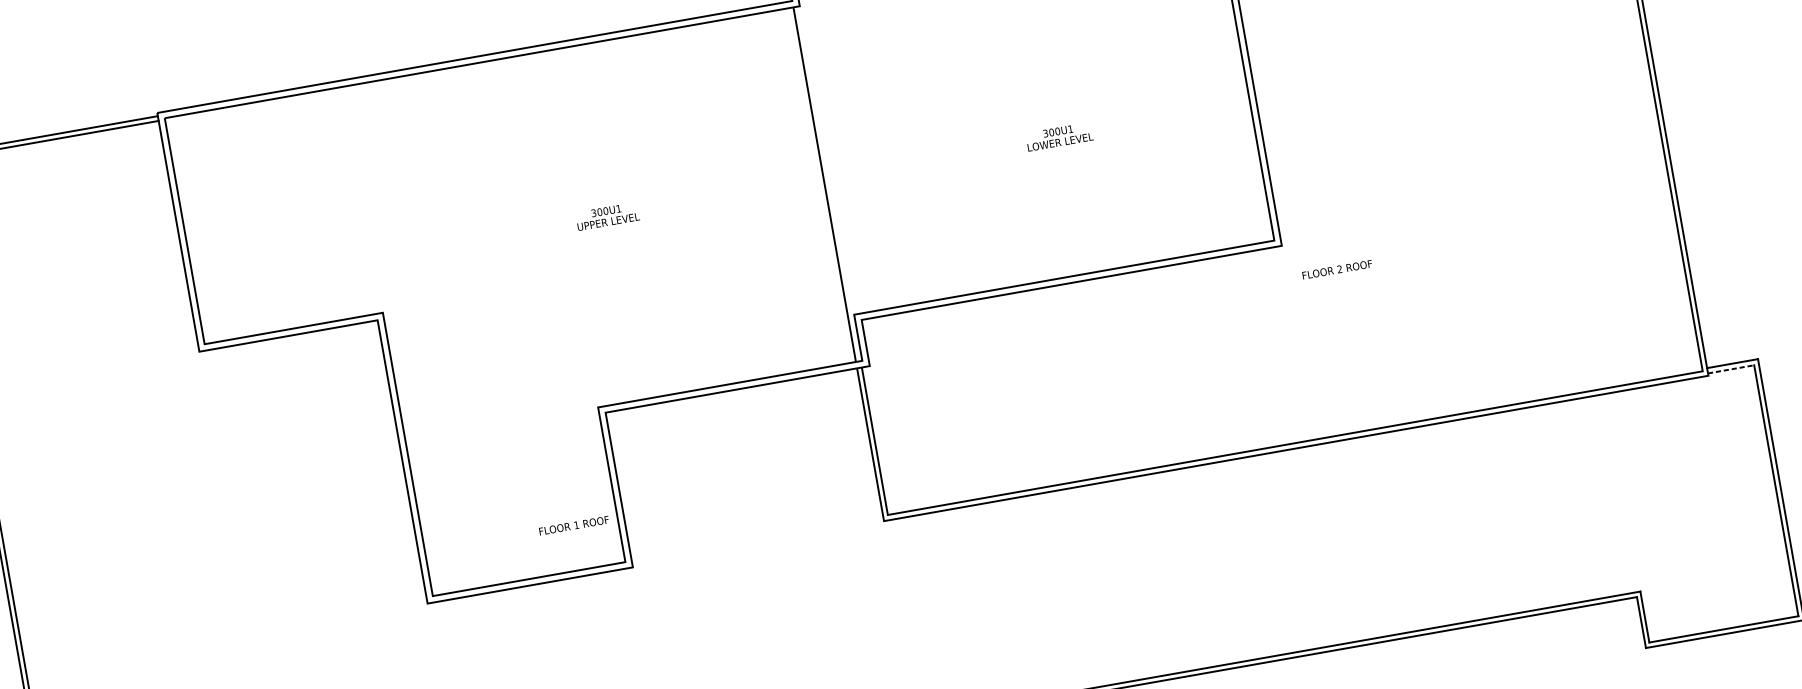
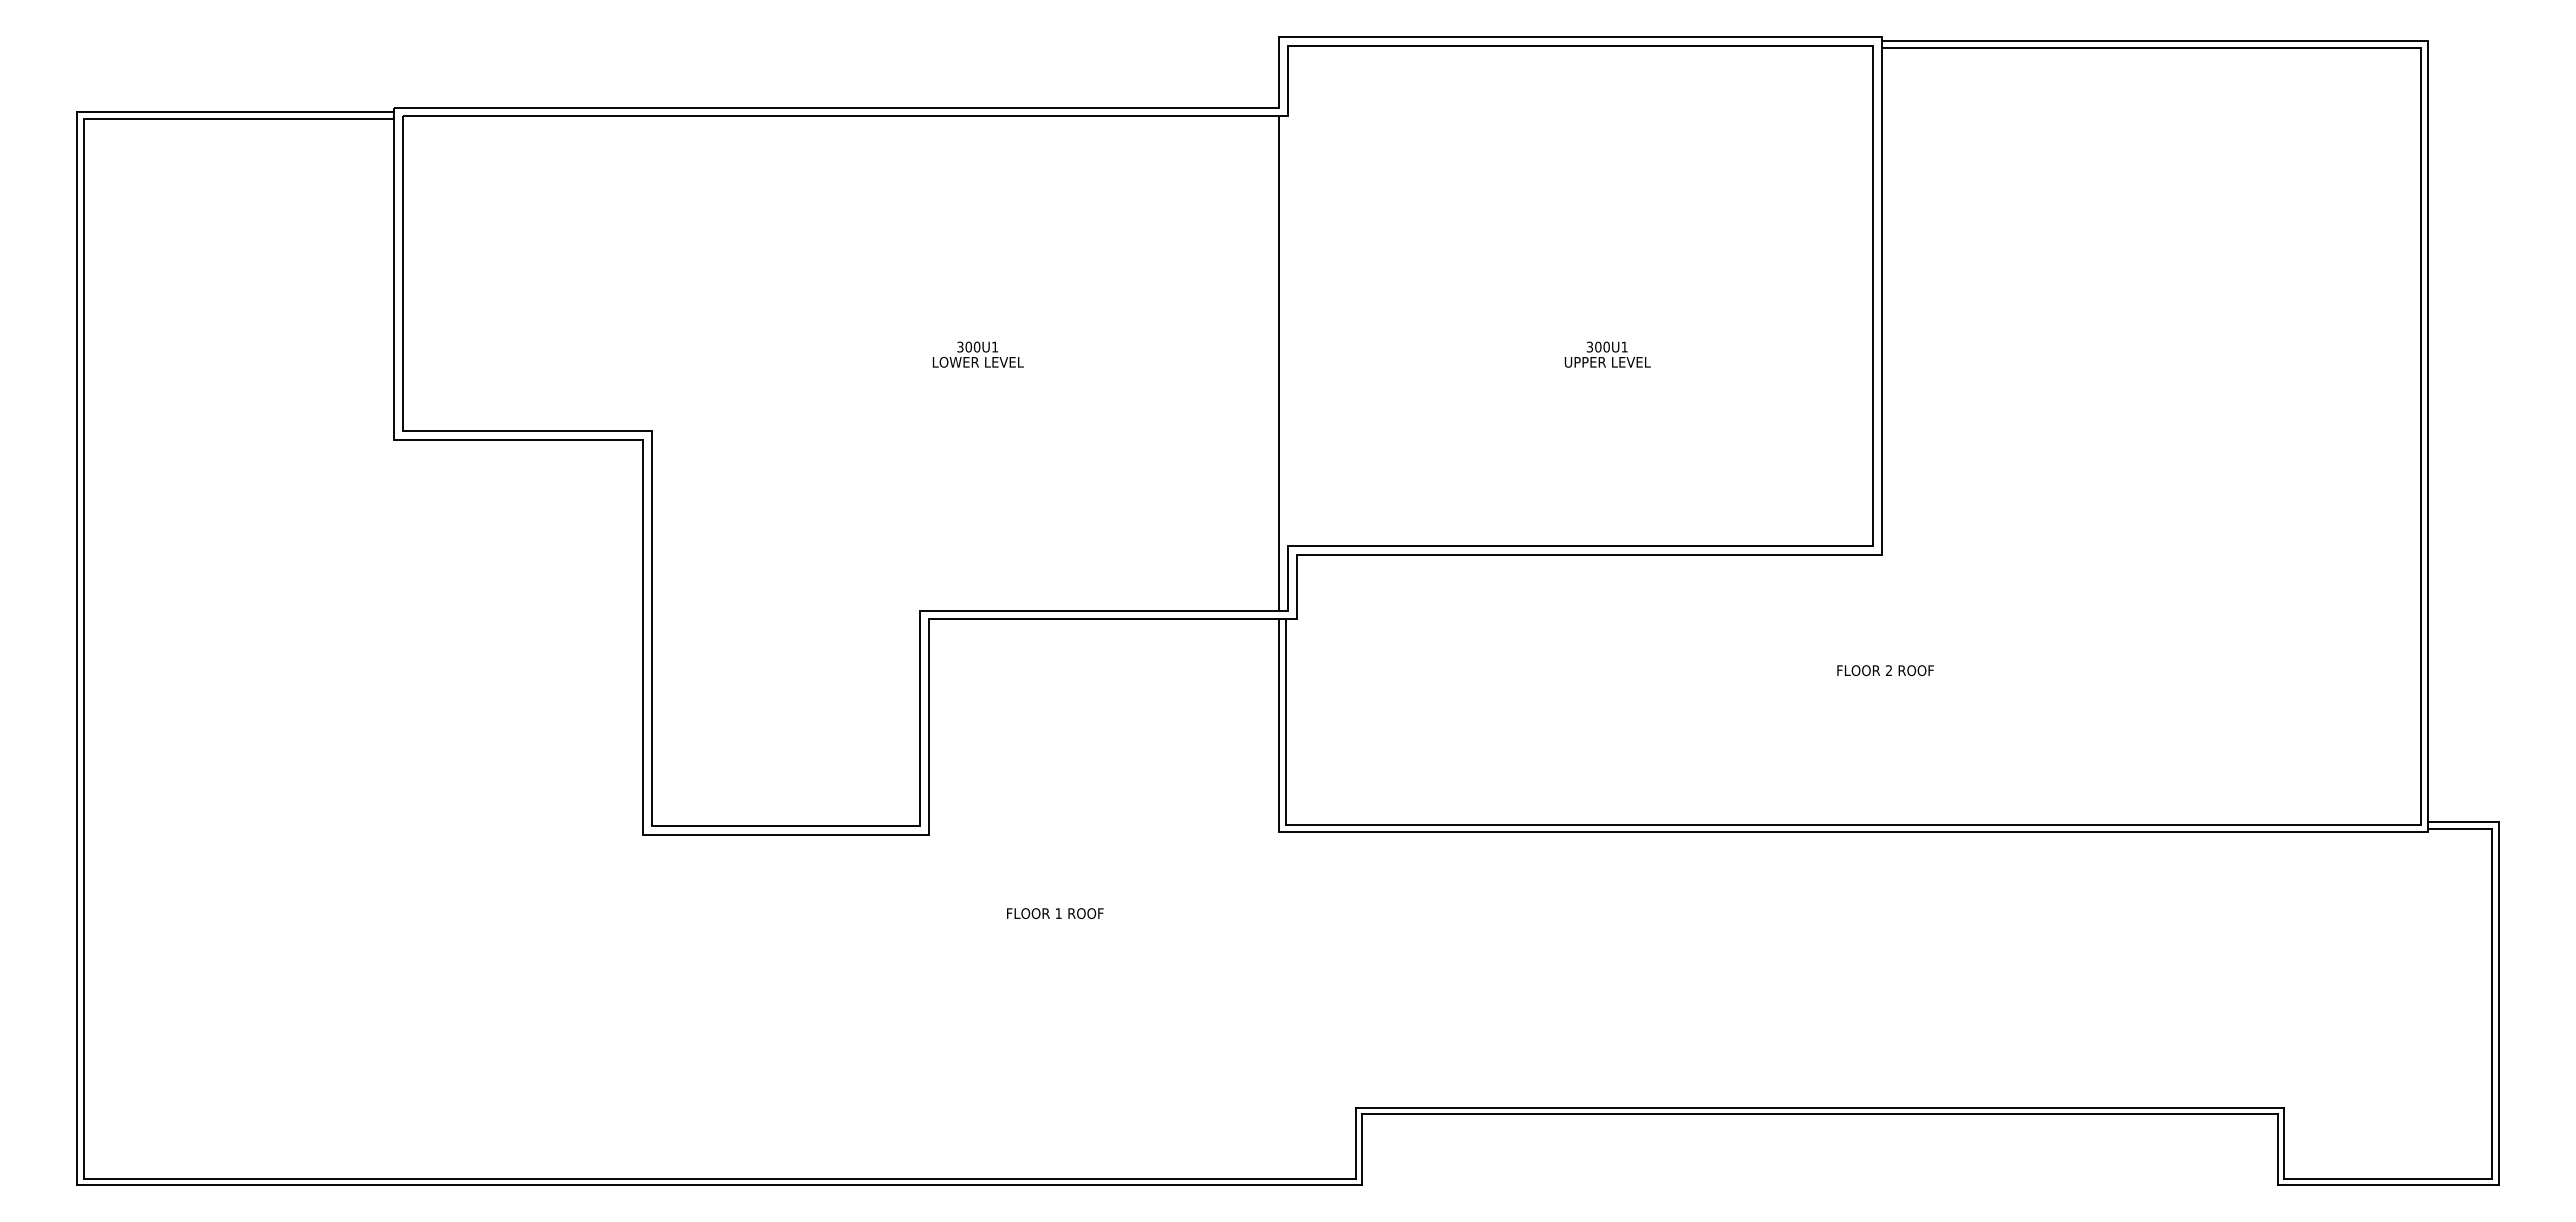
text: (1060, 141) -> (1607, 361), LOWER LEVEL -> UPPER LEVEL
text: (607, 221) -> (977, 361), UPPER LEVEL -> LOWER LEVEL
text: (1337, 269) -> (1885, 670), moved
line: (1731, 369) -> (2460, 829), dashed -> solid
text: (574, 525) -> (1055, 913), moved

